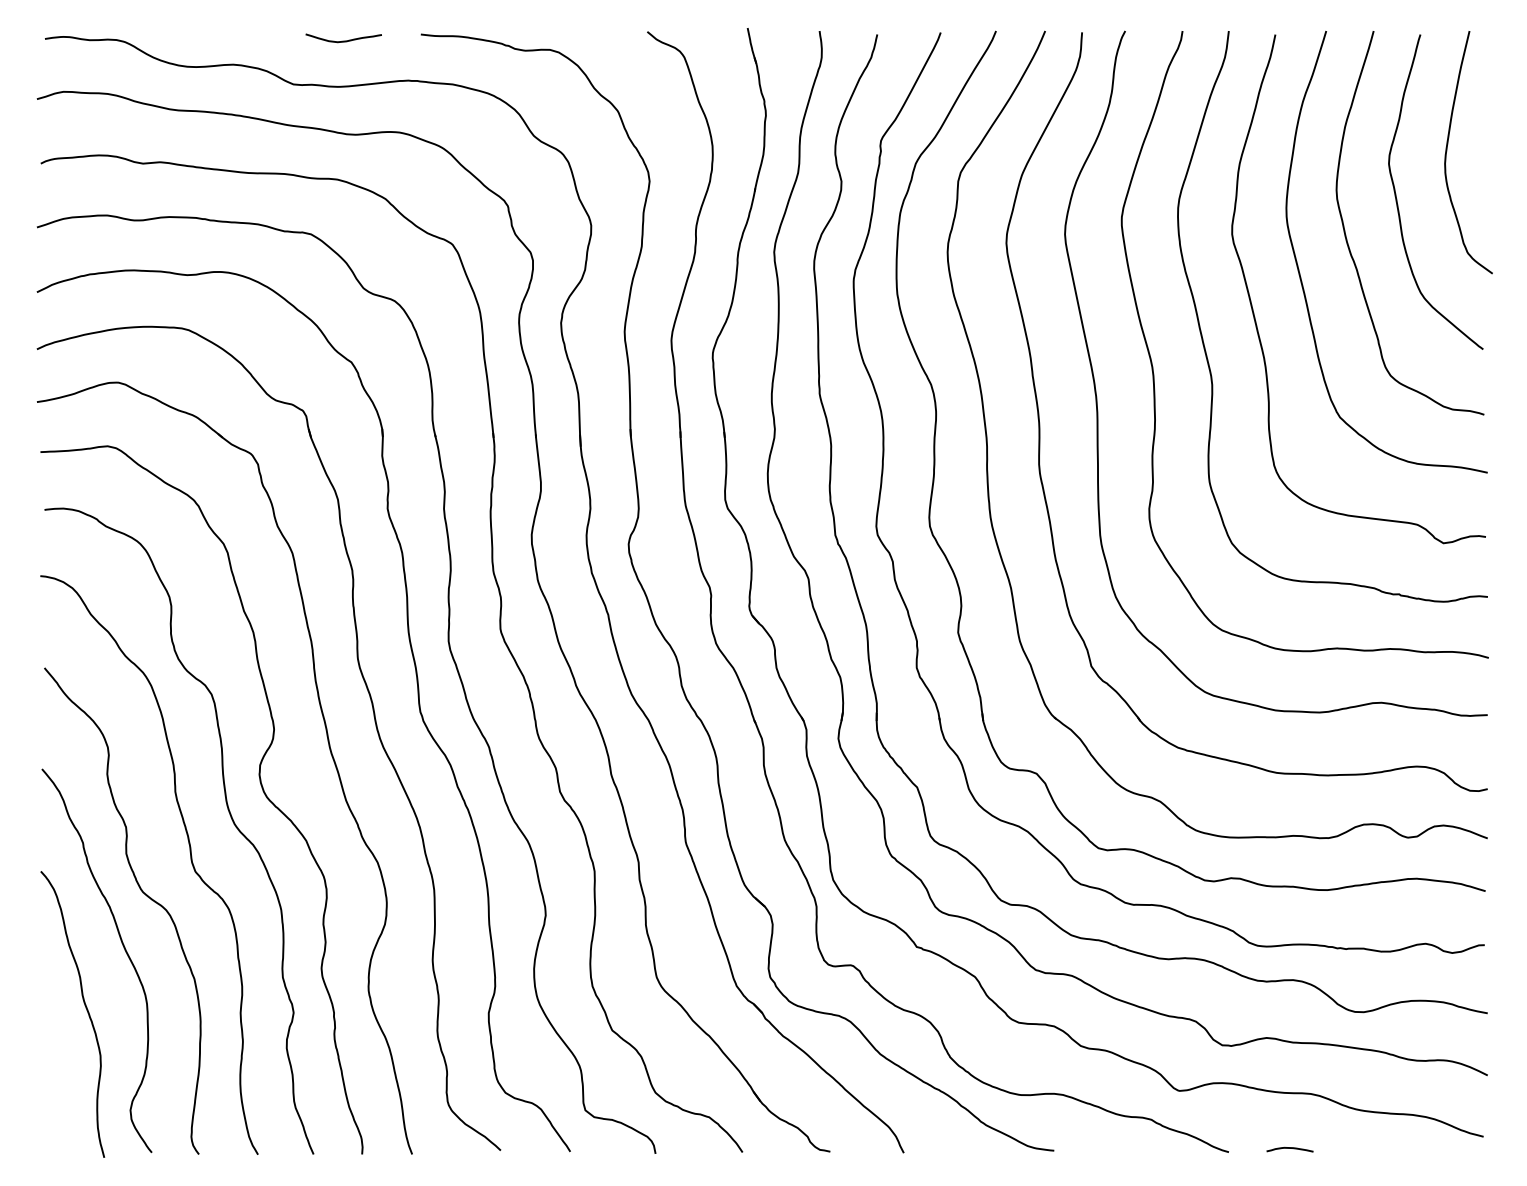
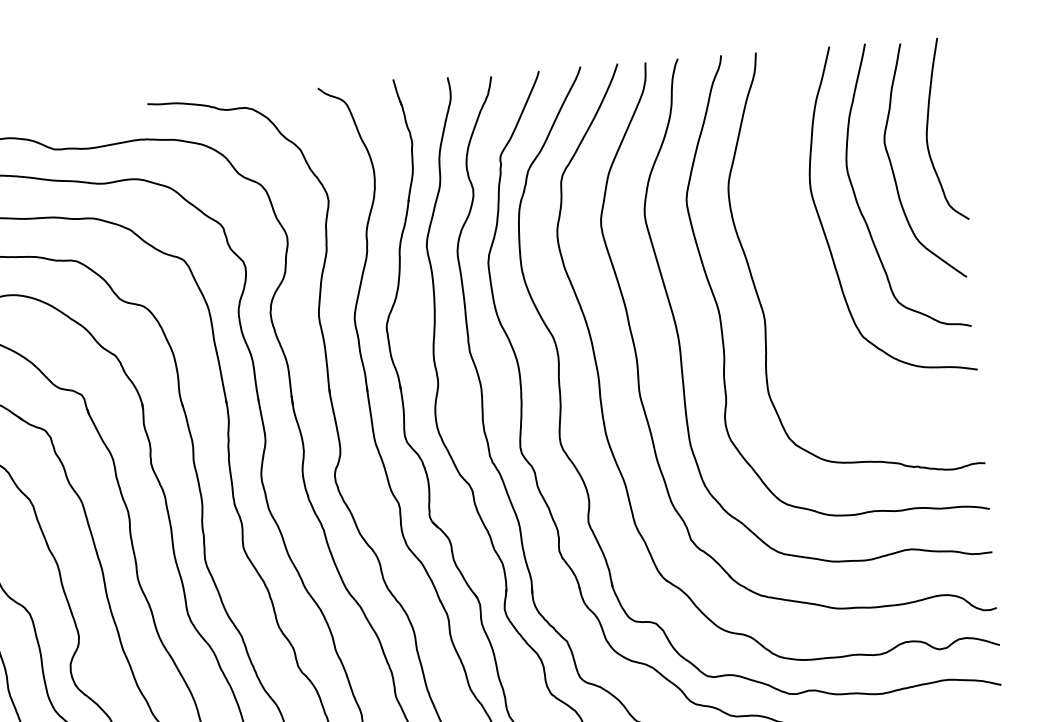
curve: (343, 40) -> (89, 113), removed
curve: (1254, 312) -> (792, 263), removed

